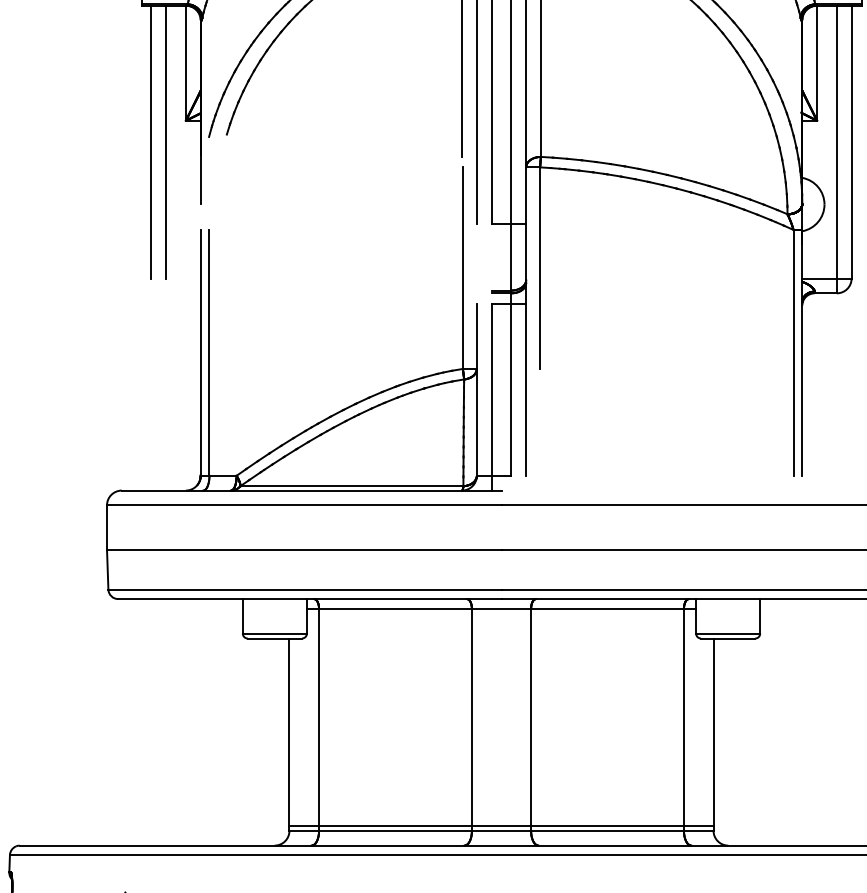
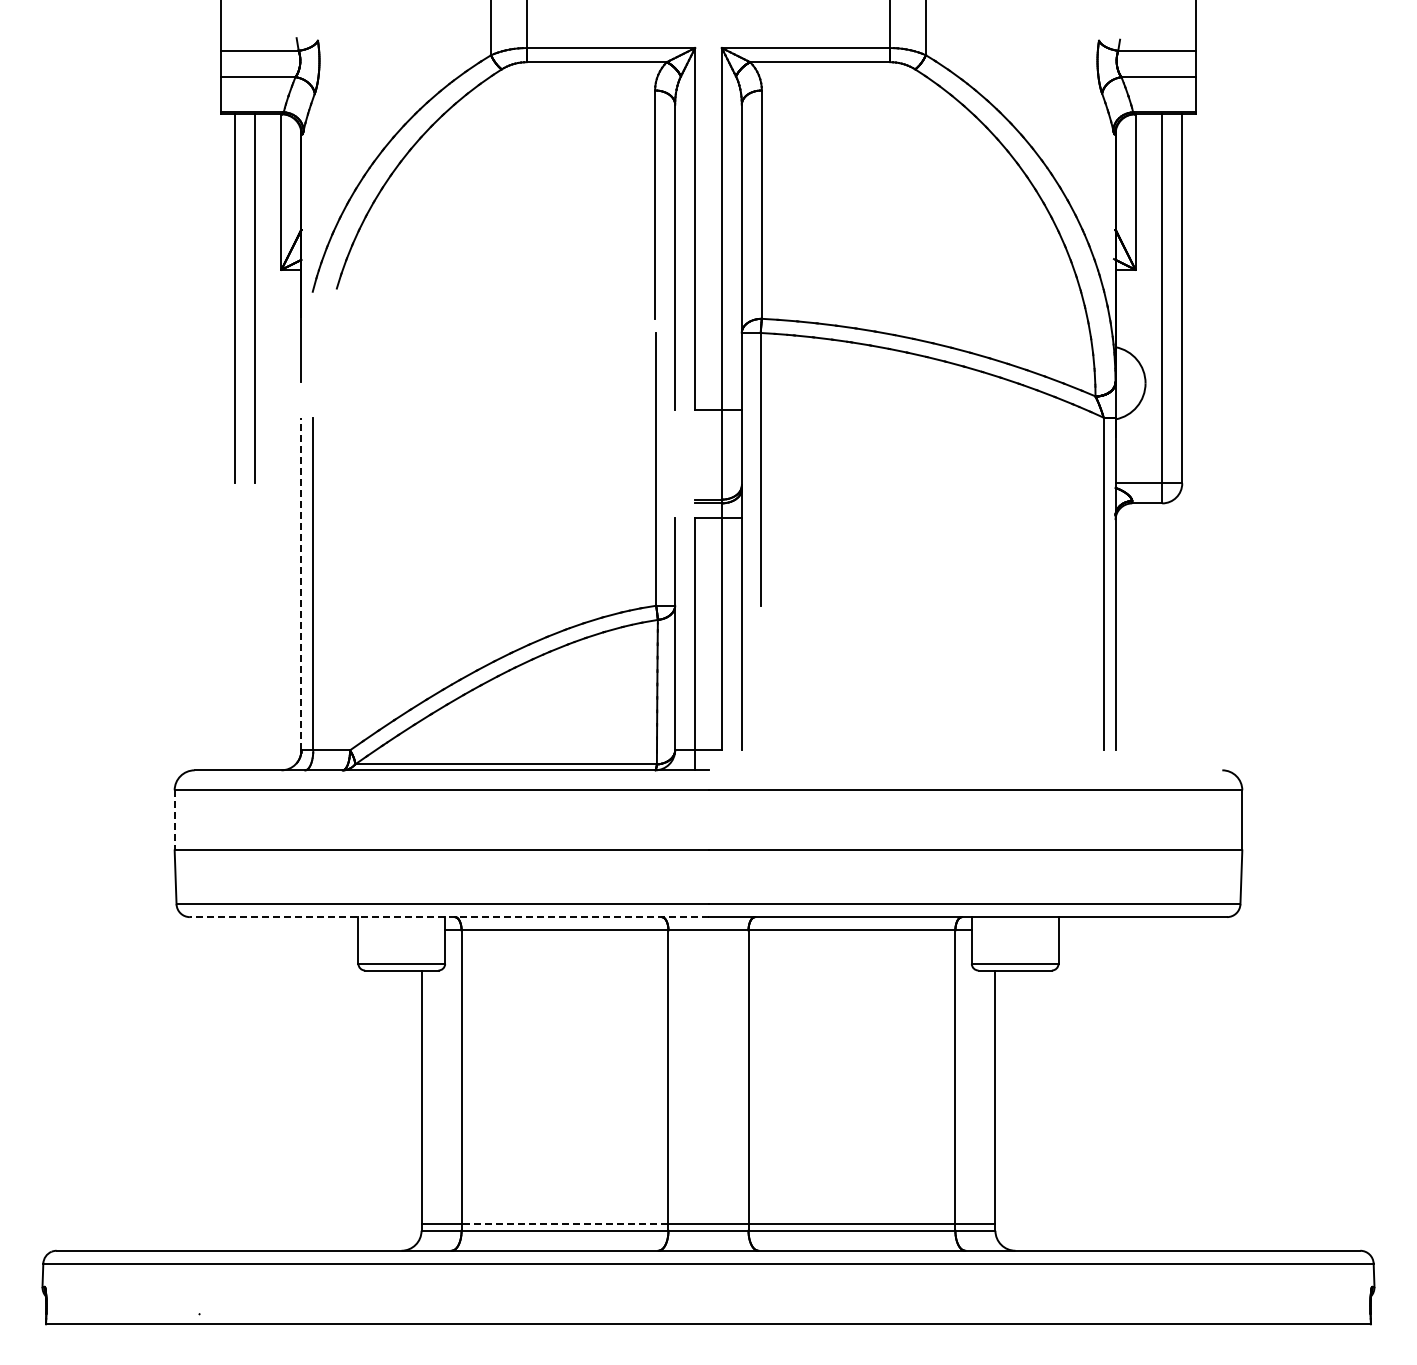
line: (200, 352) -> (301, 583), solid -> dashed
line: (106, 527) -> (174, 820), solid -> dashed
line: (309, 599) -> (448, 917), solid -> dashed
line: (395, 826) -> (564, 1224), solid -> dashed

